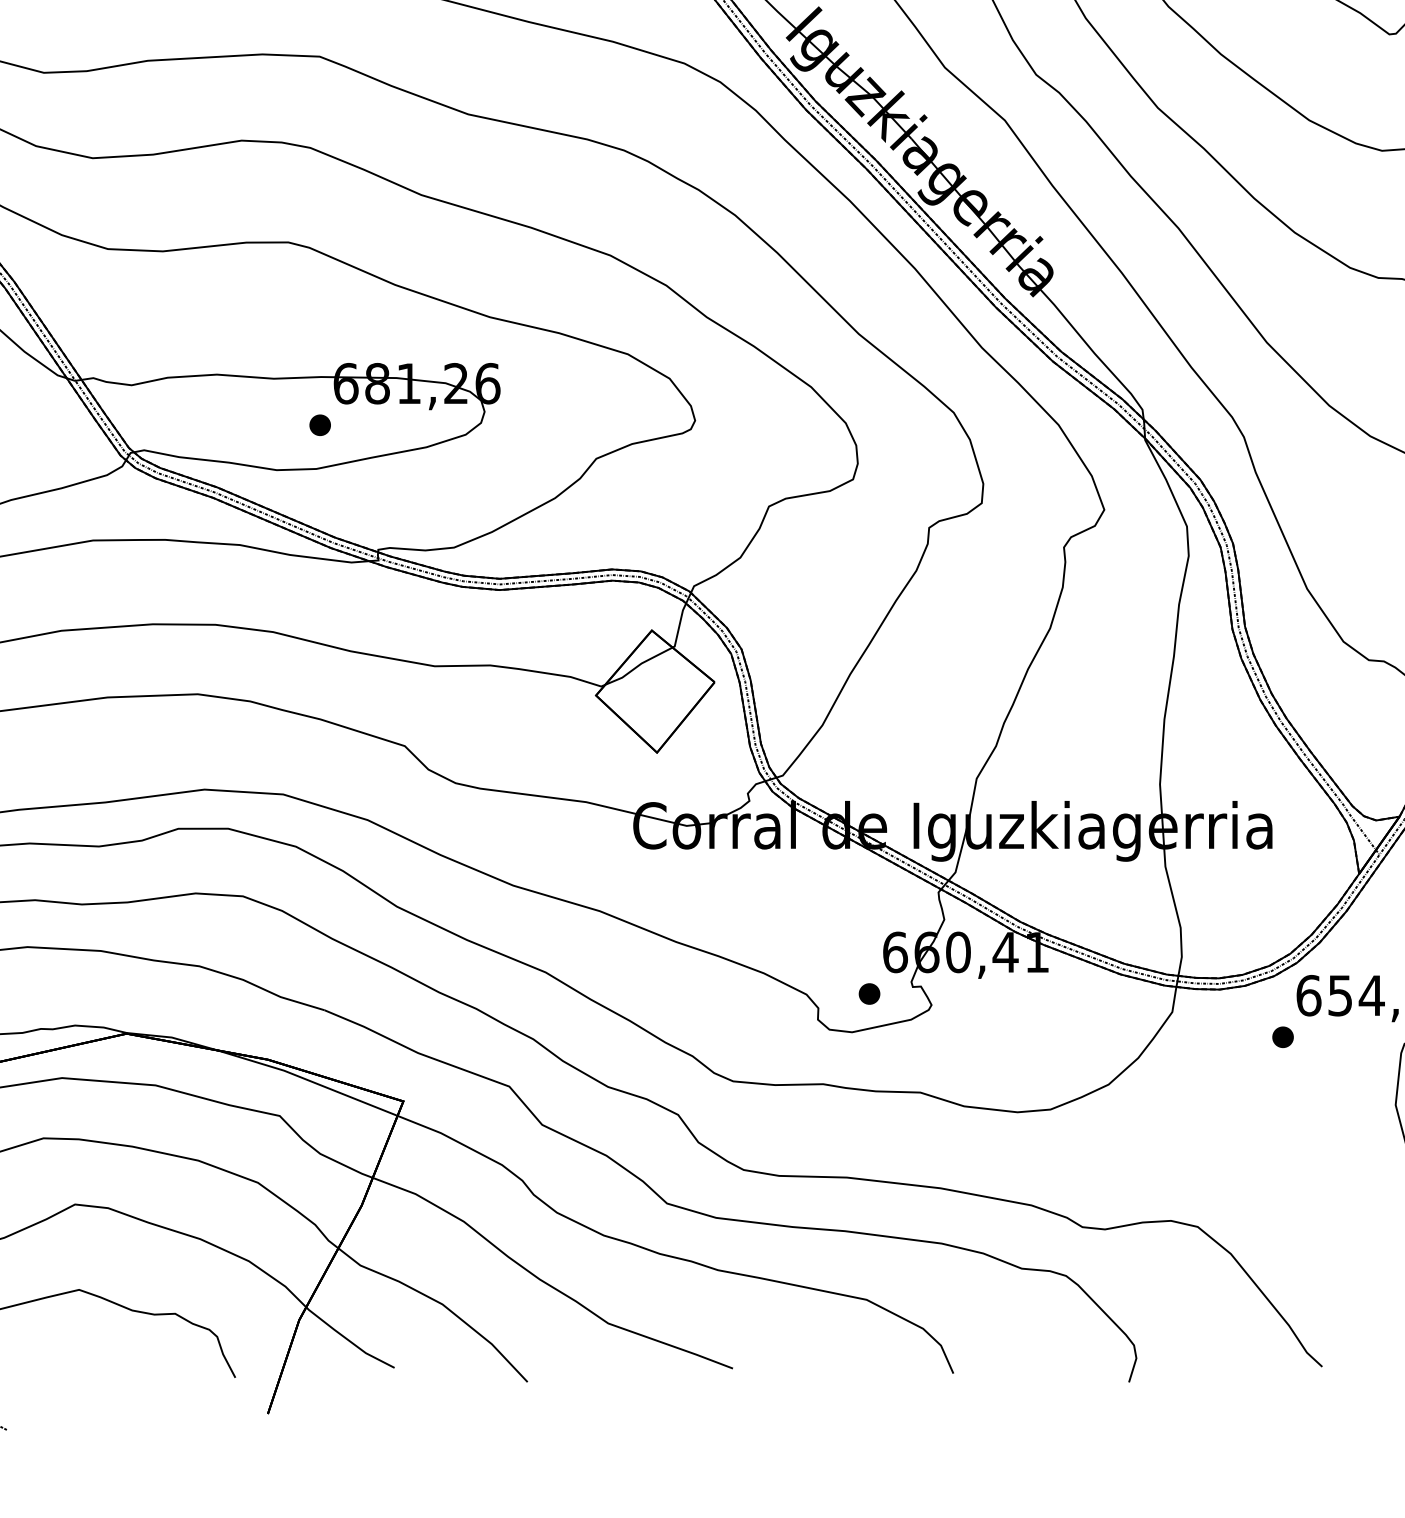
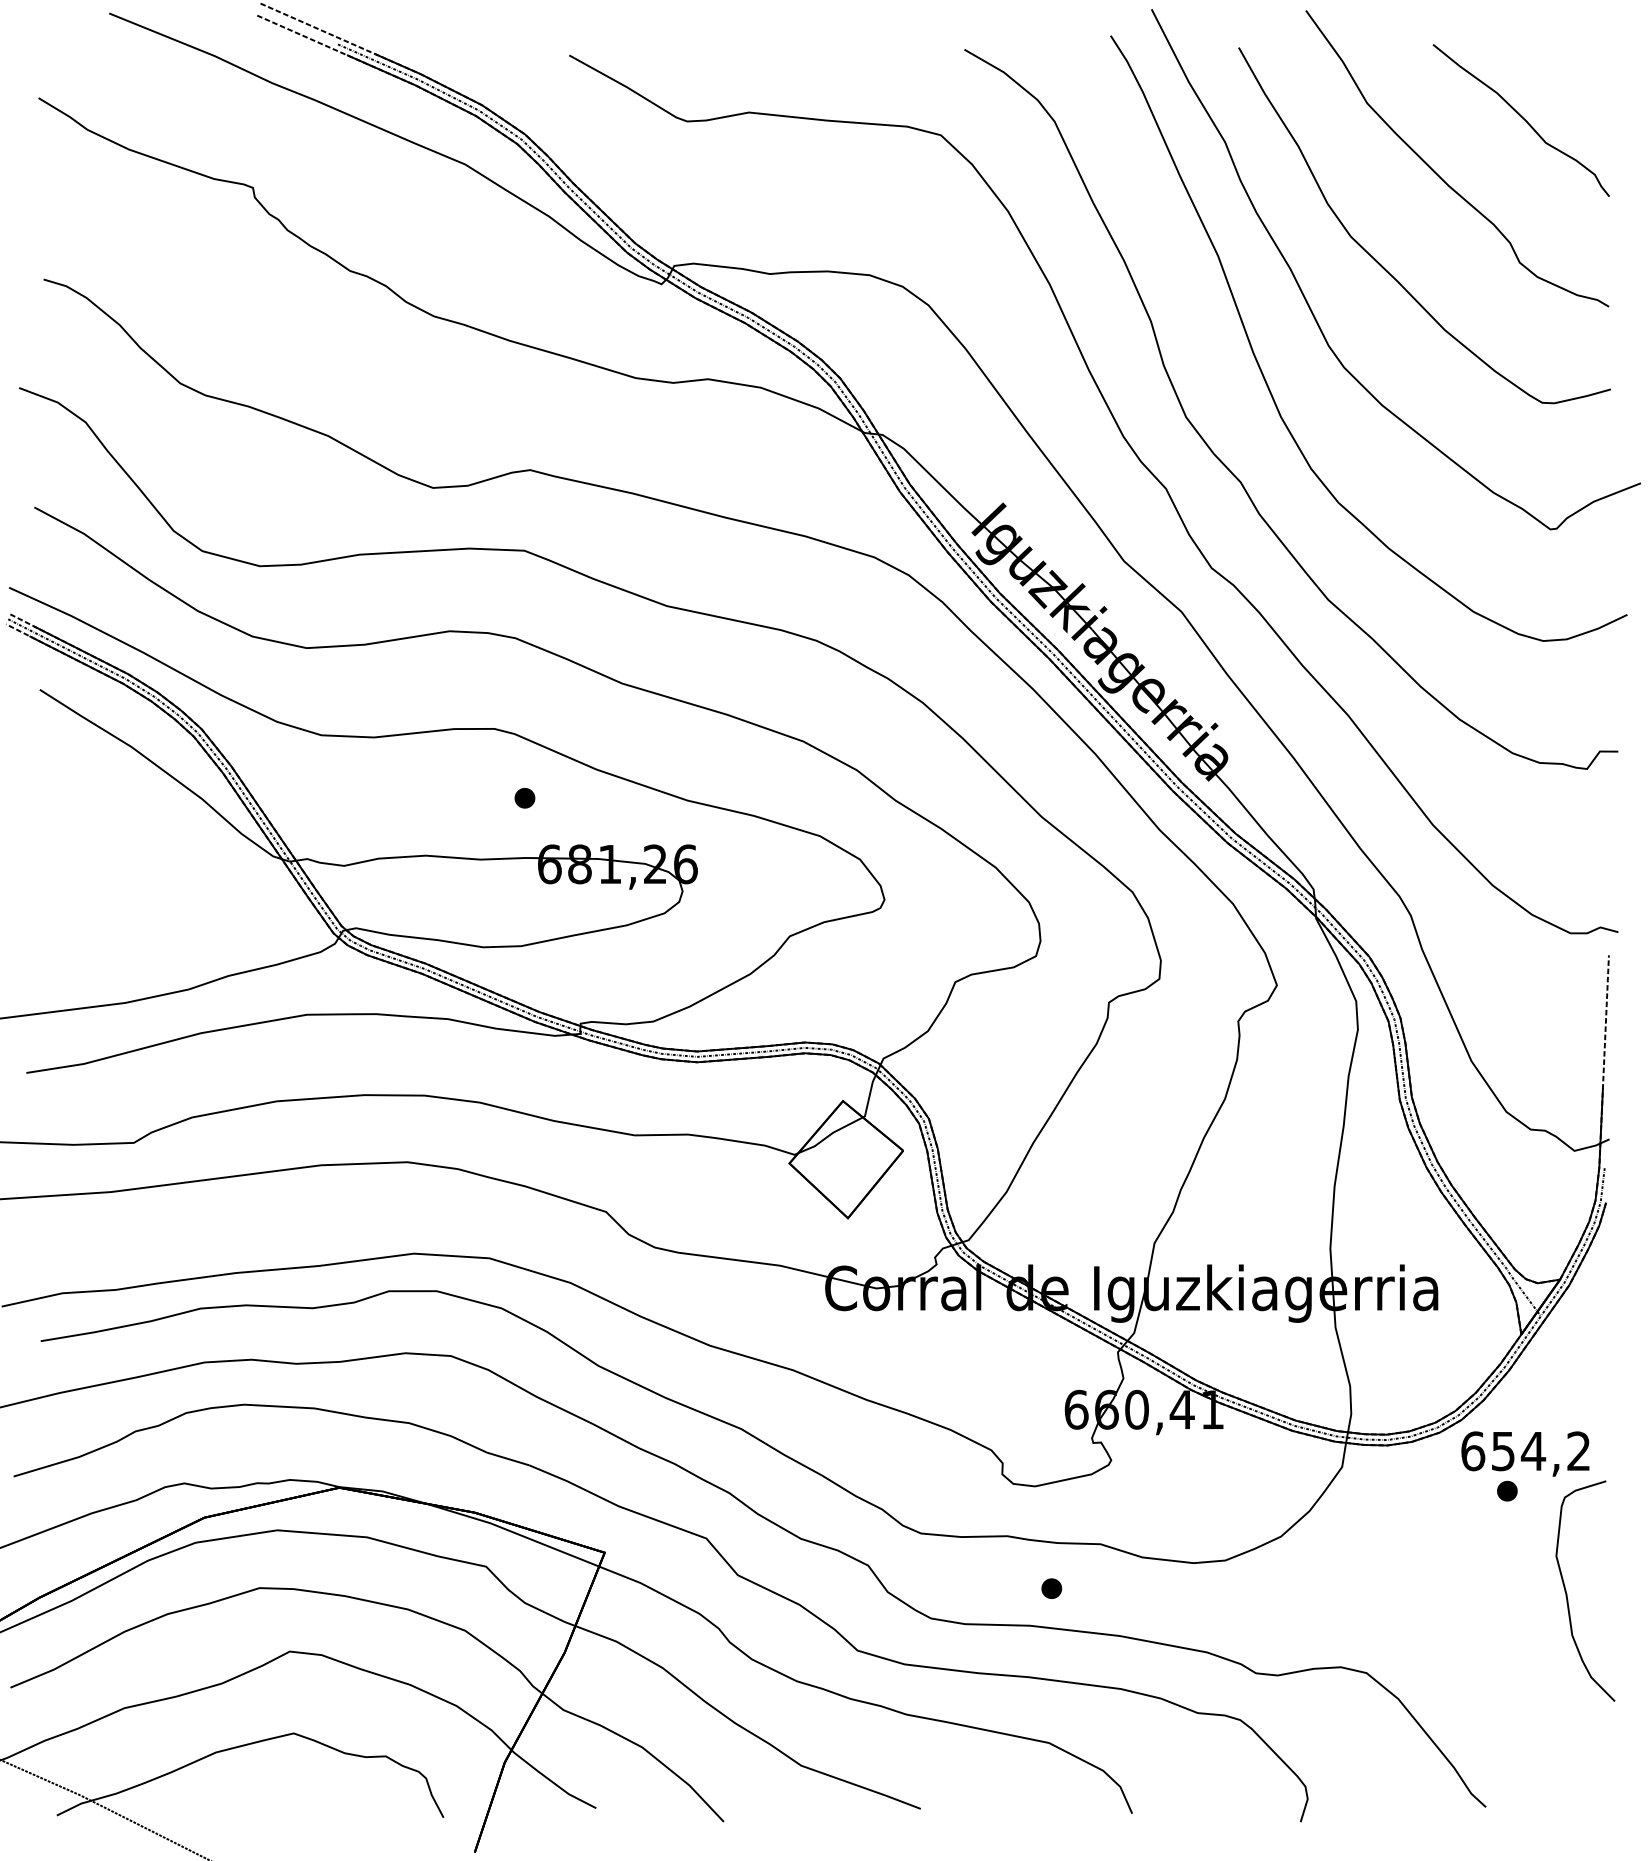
part: (319, 425) -> (524, 798), moved
part: (869, 993) -> (1051, 1588), moved
part: (1283, 1036) -> (1507, 1490), moved

